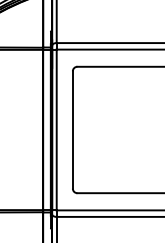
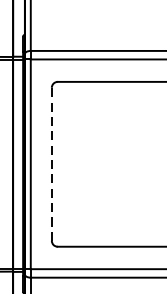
line: (72, 130) -> (51, 164), solid -> dashed

